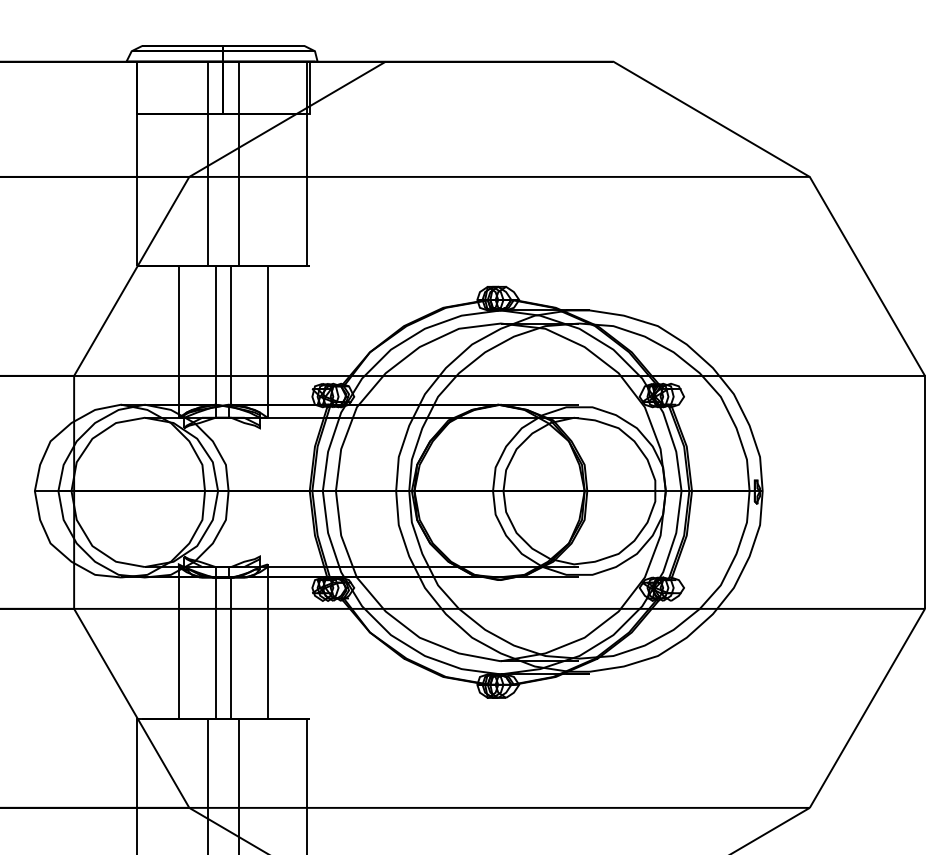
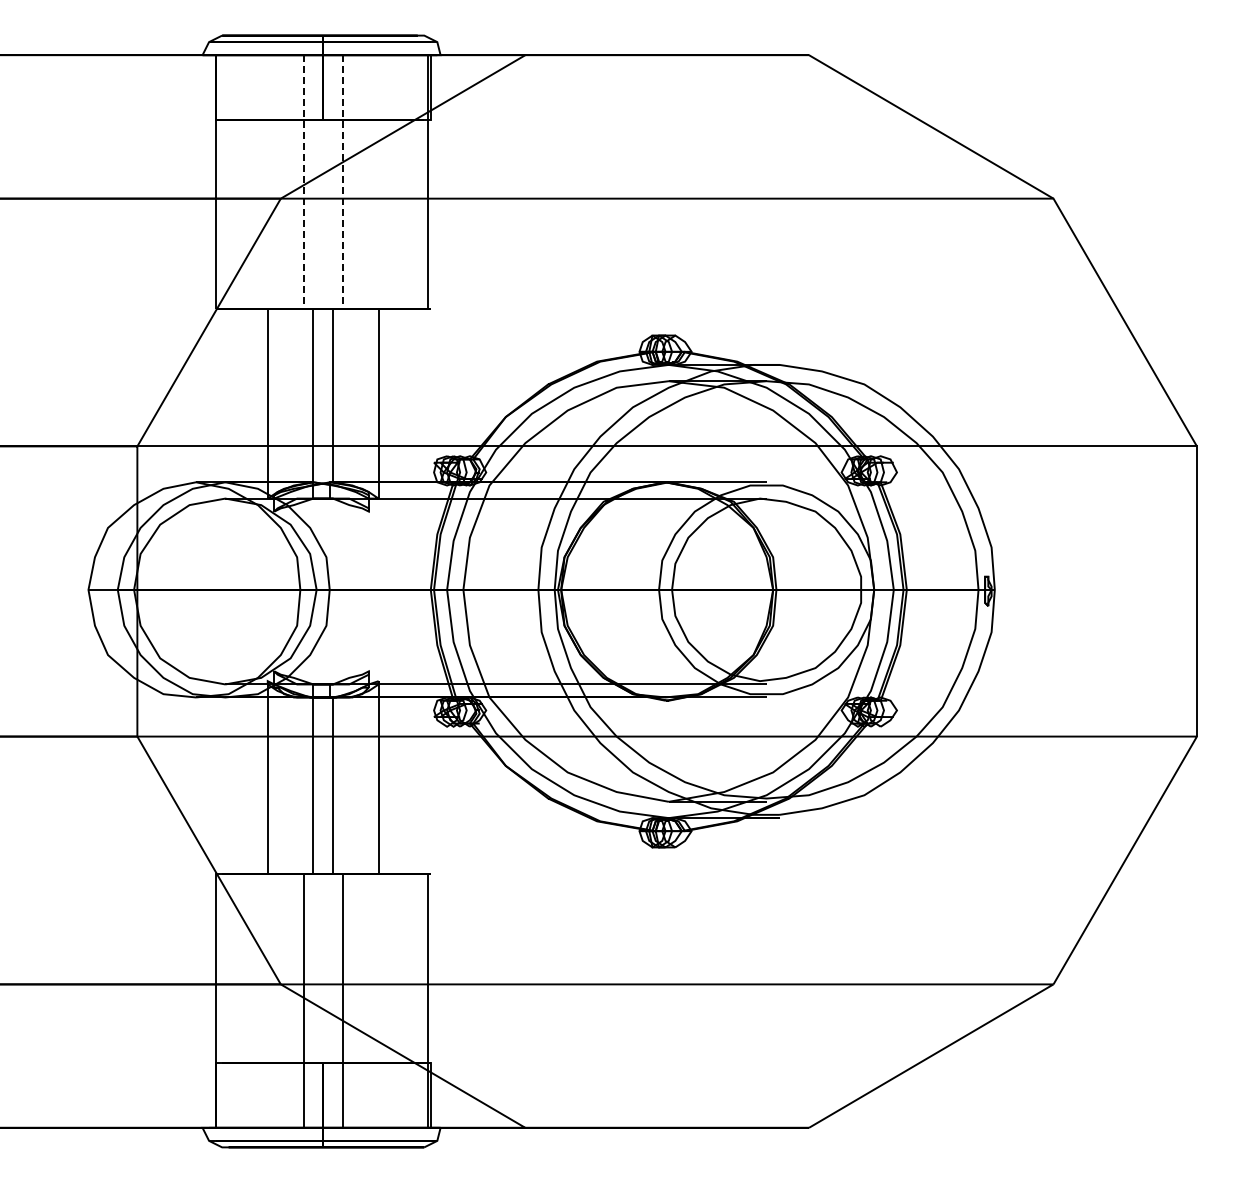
line: (207, 163) -> (303, 182), solid -> dashed
line: (238, 163) -> (342, 182), solid -> dashed

